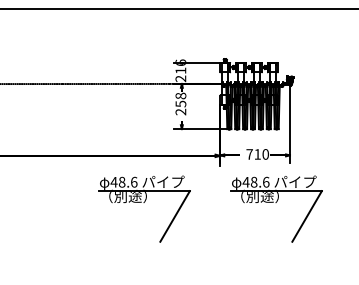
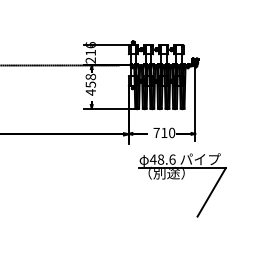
text: (180, 111) -> (90, 91), 258 -> 458
part: (144, 208) -> (55, 184), removed

